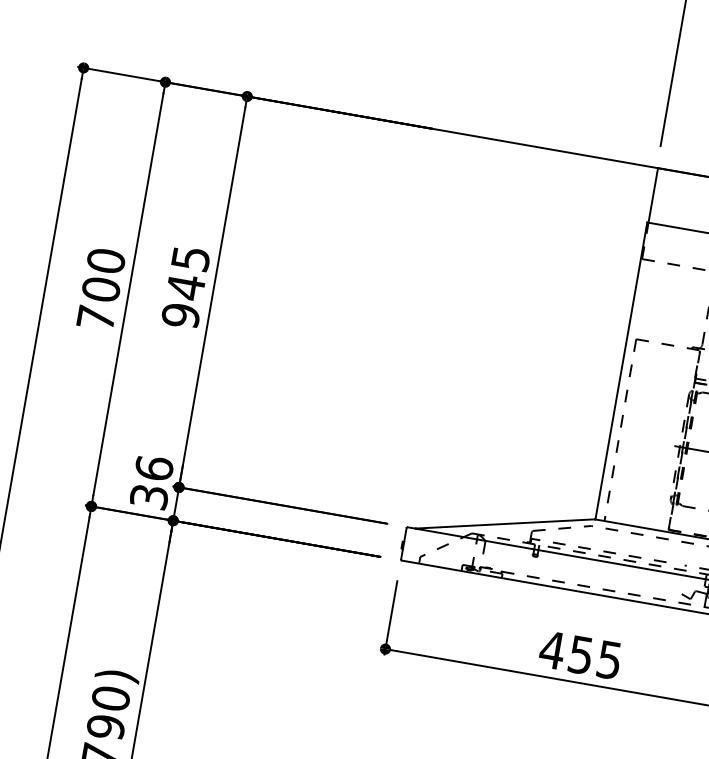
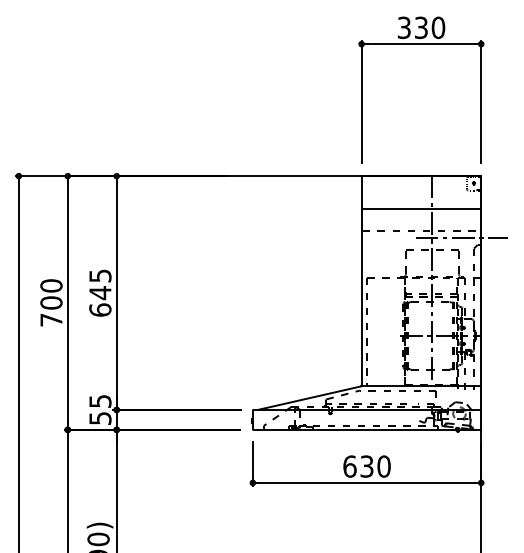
text: (181, 314) -> (100, 309), 945 -> 645
text: (152, 481) -> (100, 409), 36 -> 55
text: (580, 654) -> (366, 466), 455 -> 630

